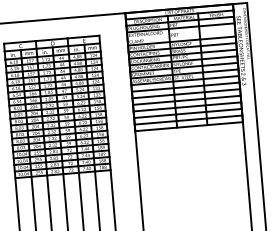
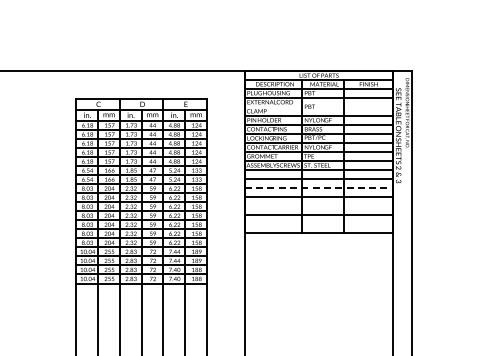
line: (186, 94) -> (318, 188), solid -> dashed
line: (187, 107) -> (318, 206), removed
line: (188, 120) -> (318, 224), removed

